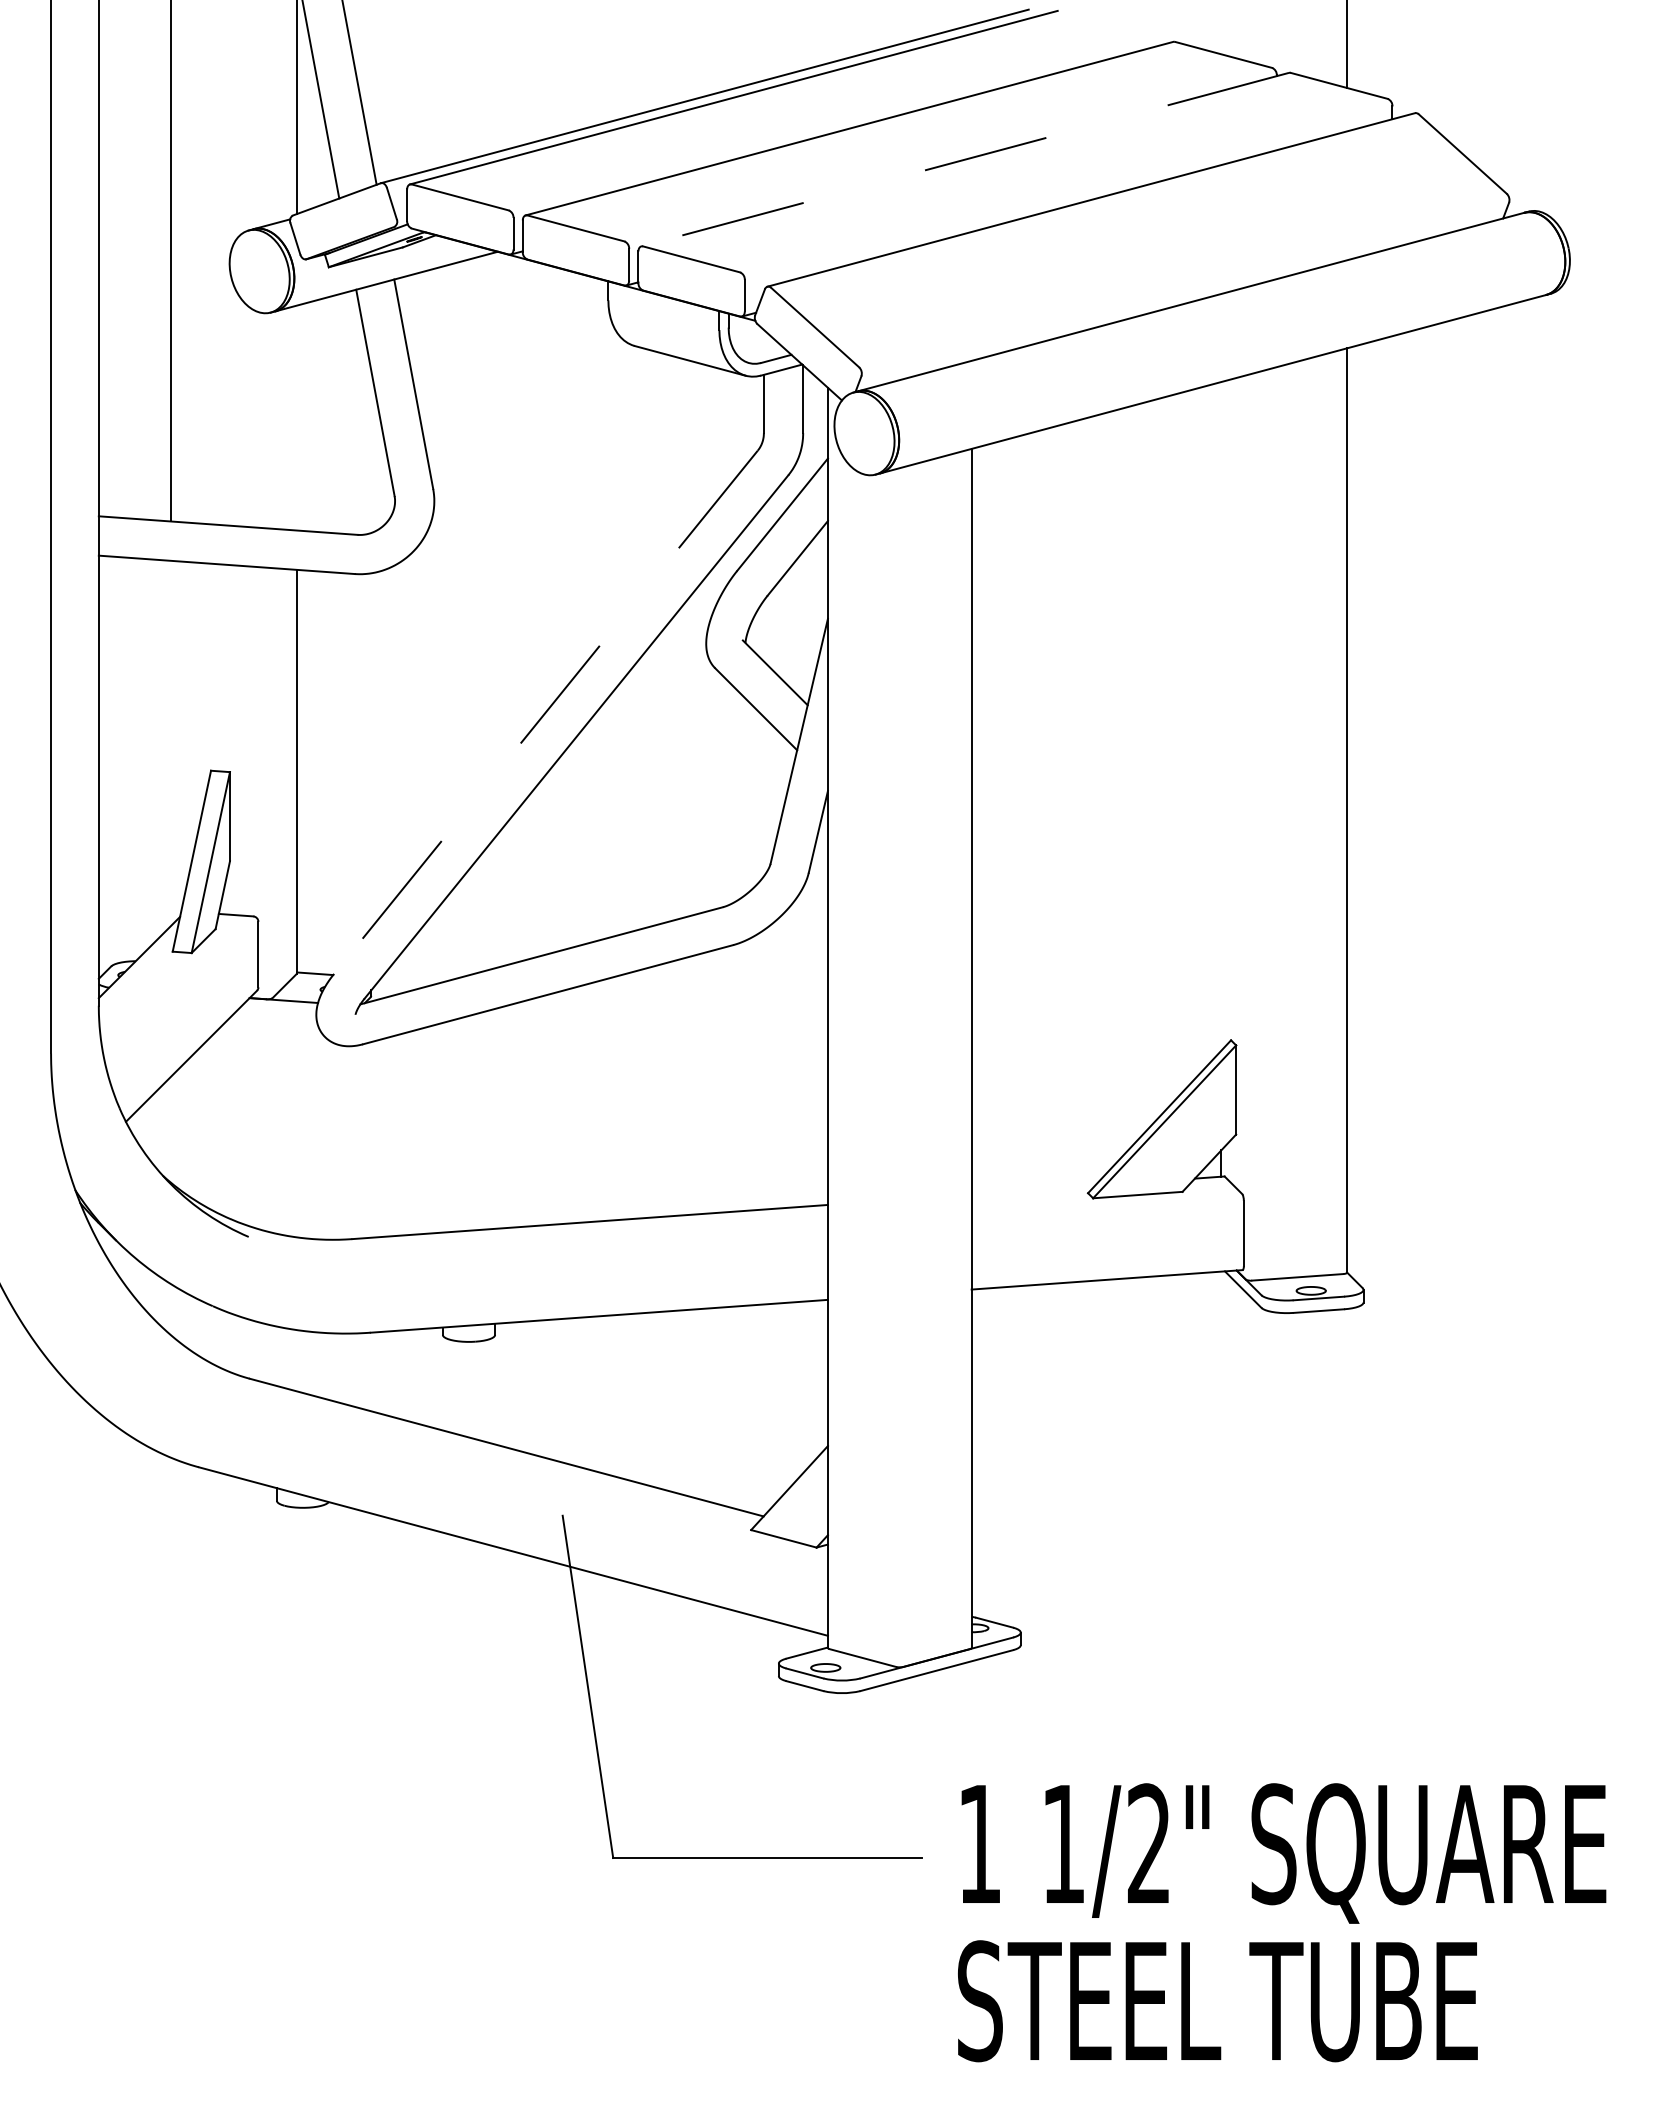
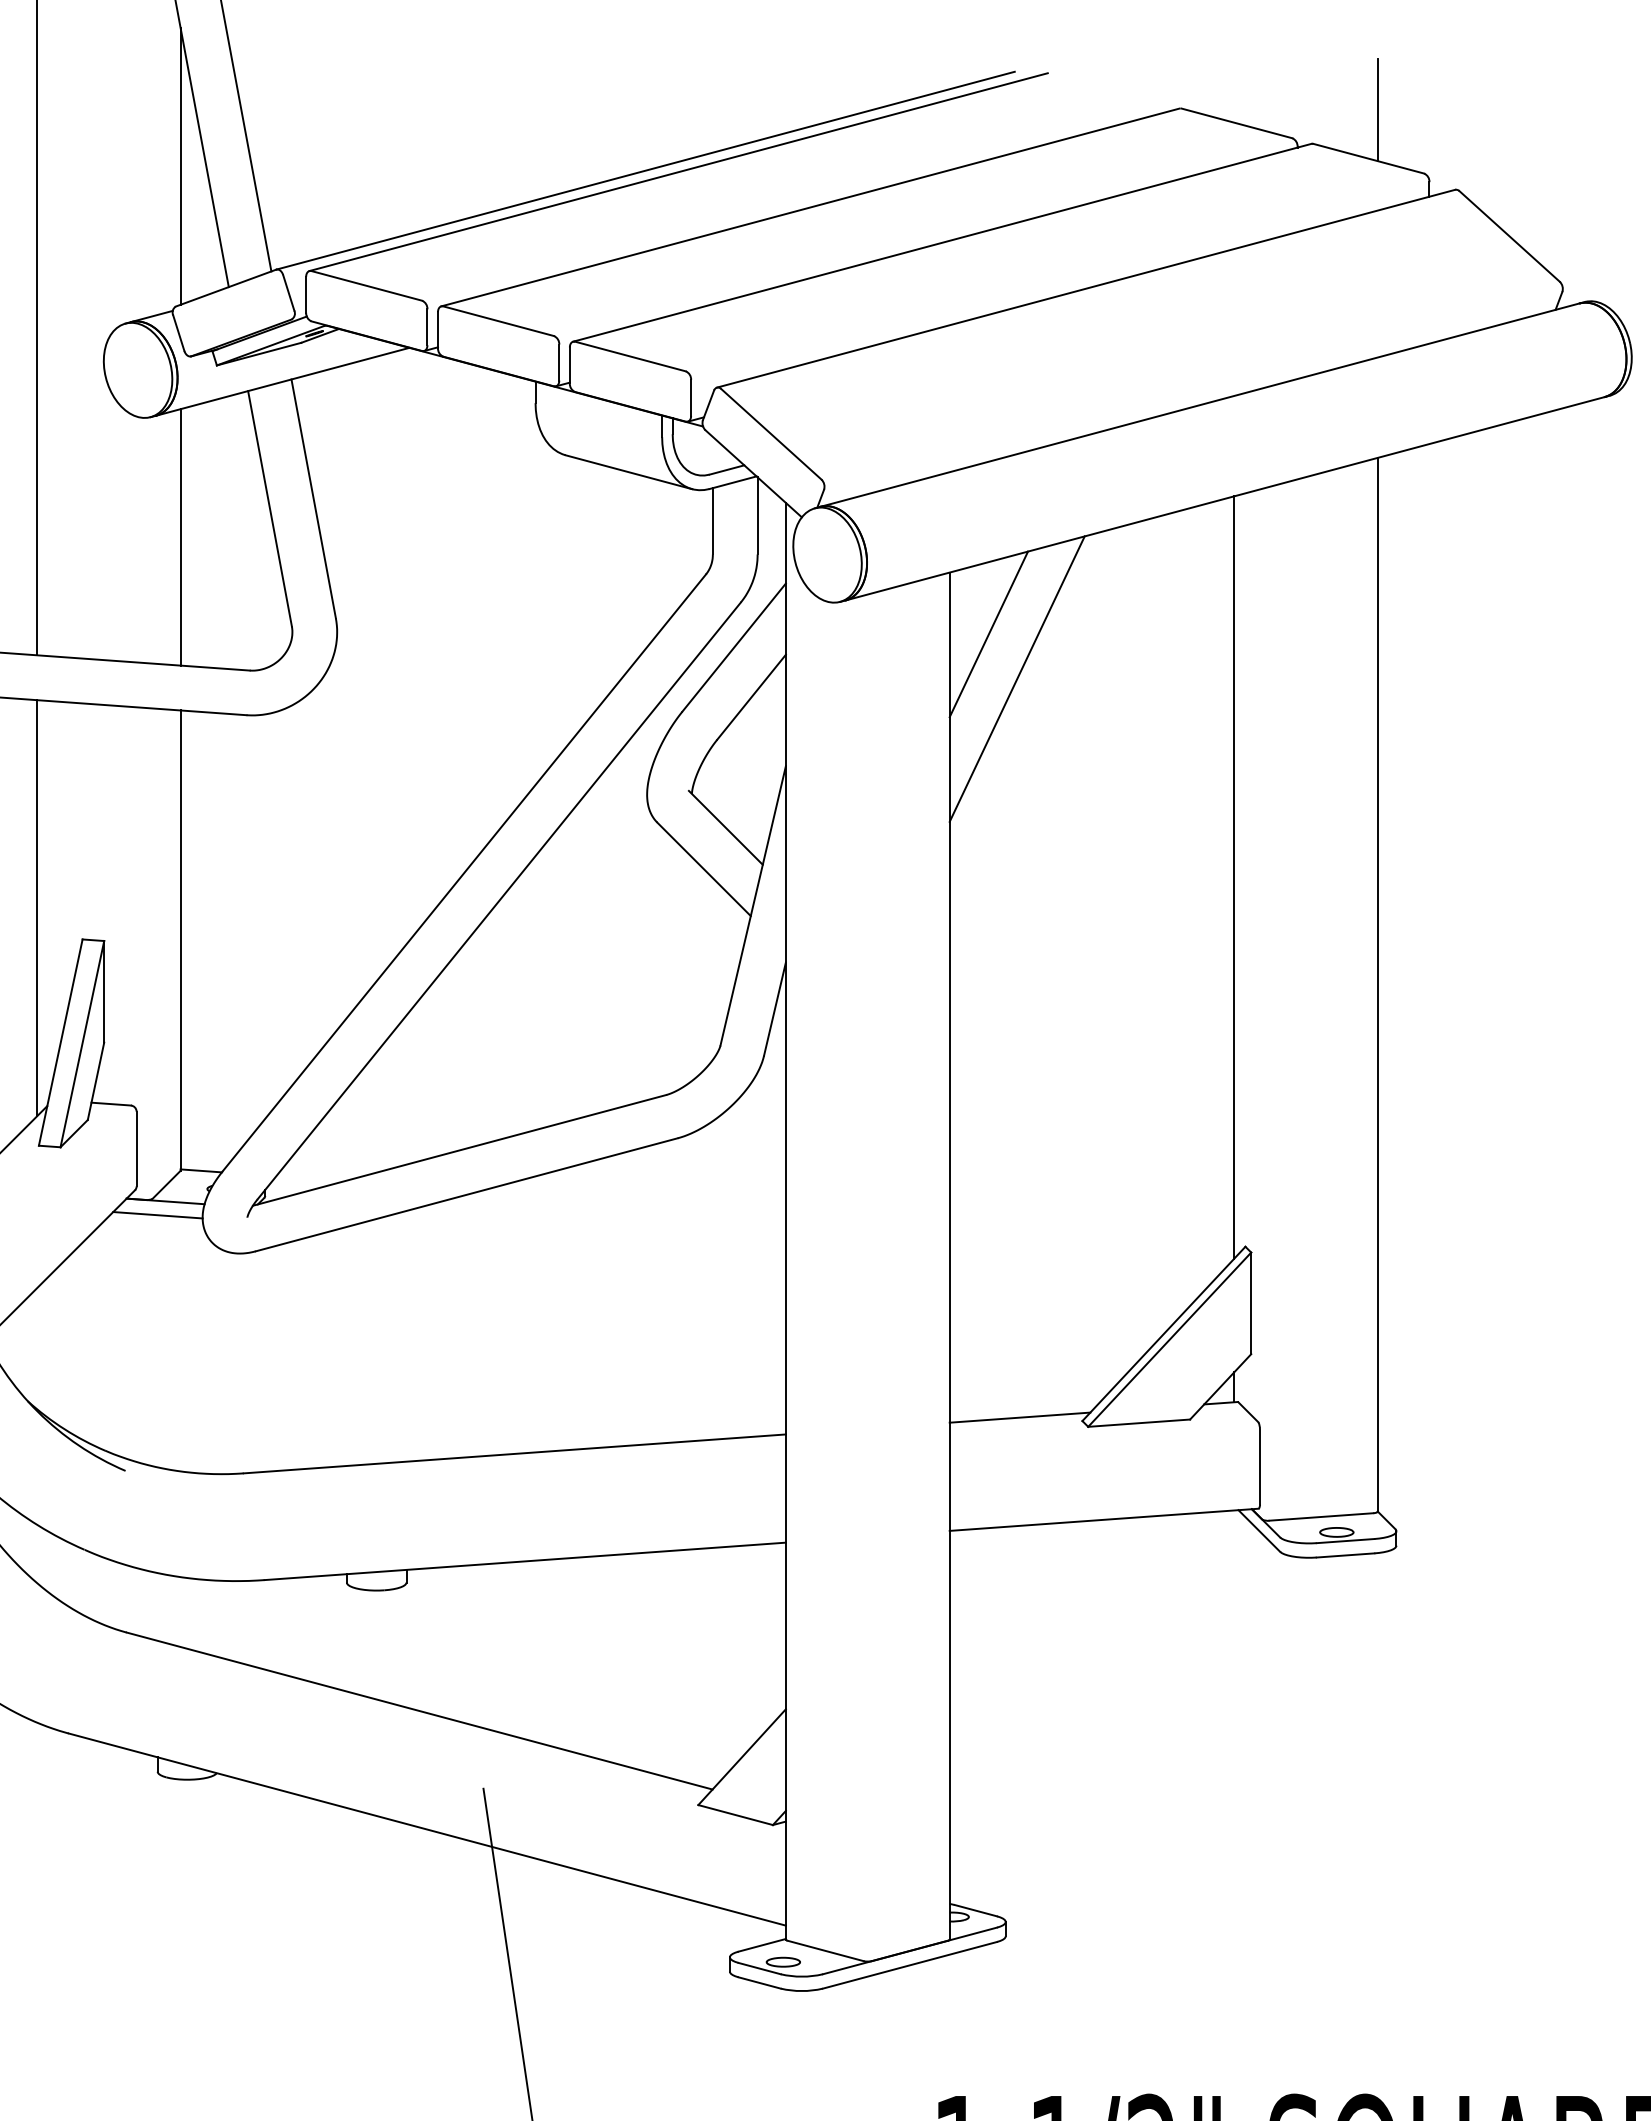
line: (964, 159) -> (941, 242), dashed -> solid
line: (296, 417) -> (180, 536), added
line: (1005, 502) -> (988, 633), added
line: (1030, 542) -> (1016, 679), added
line: (546, 712) -> (465, 873), dashed -> solid
line: (1221, 716) -> (1234, 877), added
line: (171, 742) -> (37, 907), added
line: (276, 1012) -> (157, 1215), added
line: (1033, 1189) -> (1020, 1416), added

